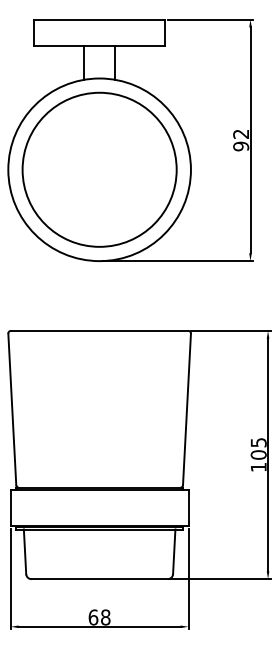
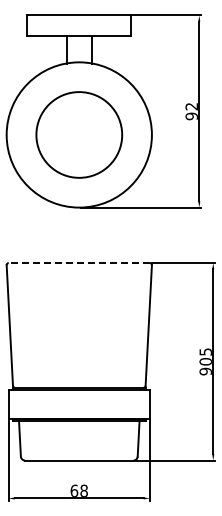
circle: (99, 169) -> (79, 134), size x0.7
line: (99, 331) -> (79, 263), solid -> dashed
text: (258, 467) -> (205, 371), 105 -> 905

